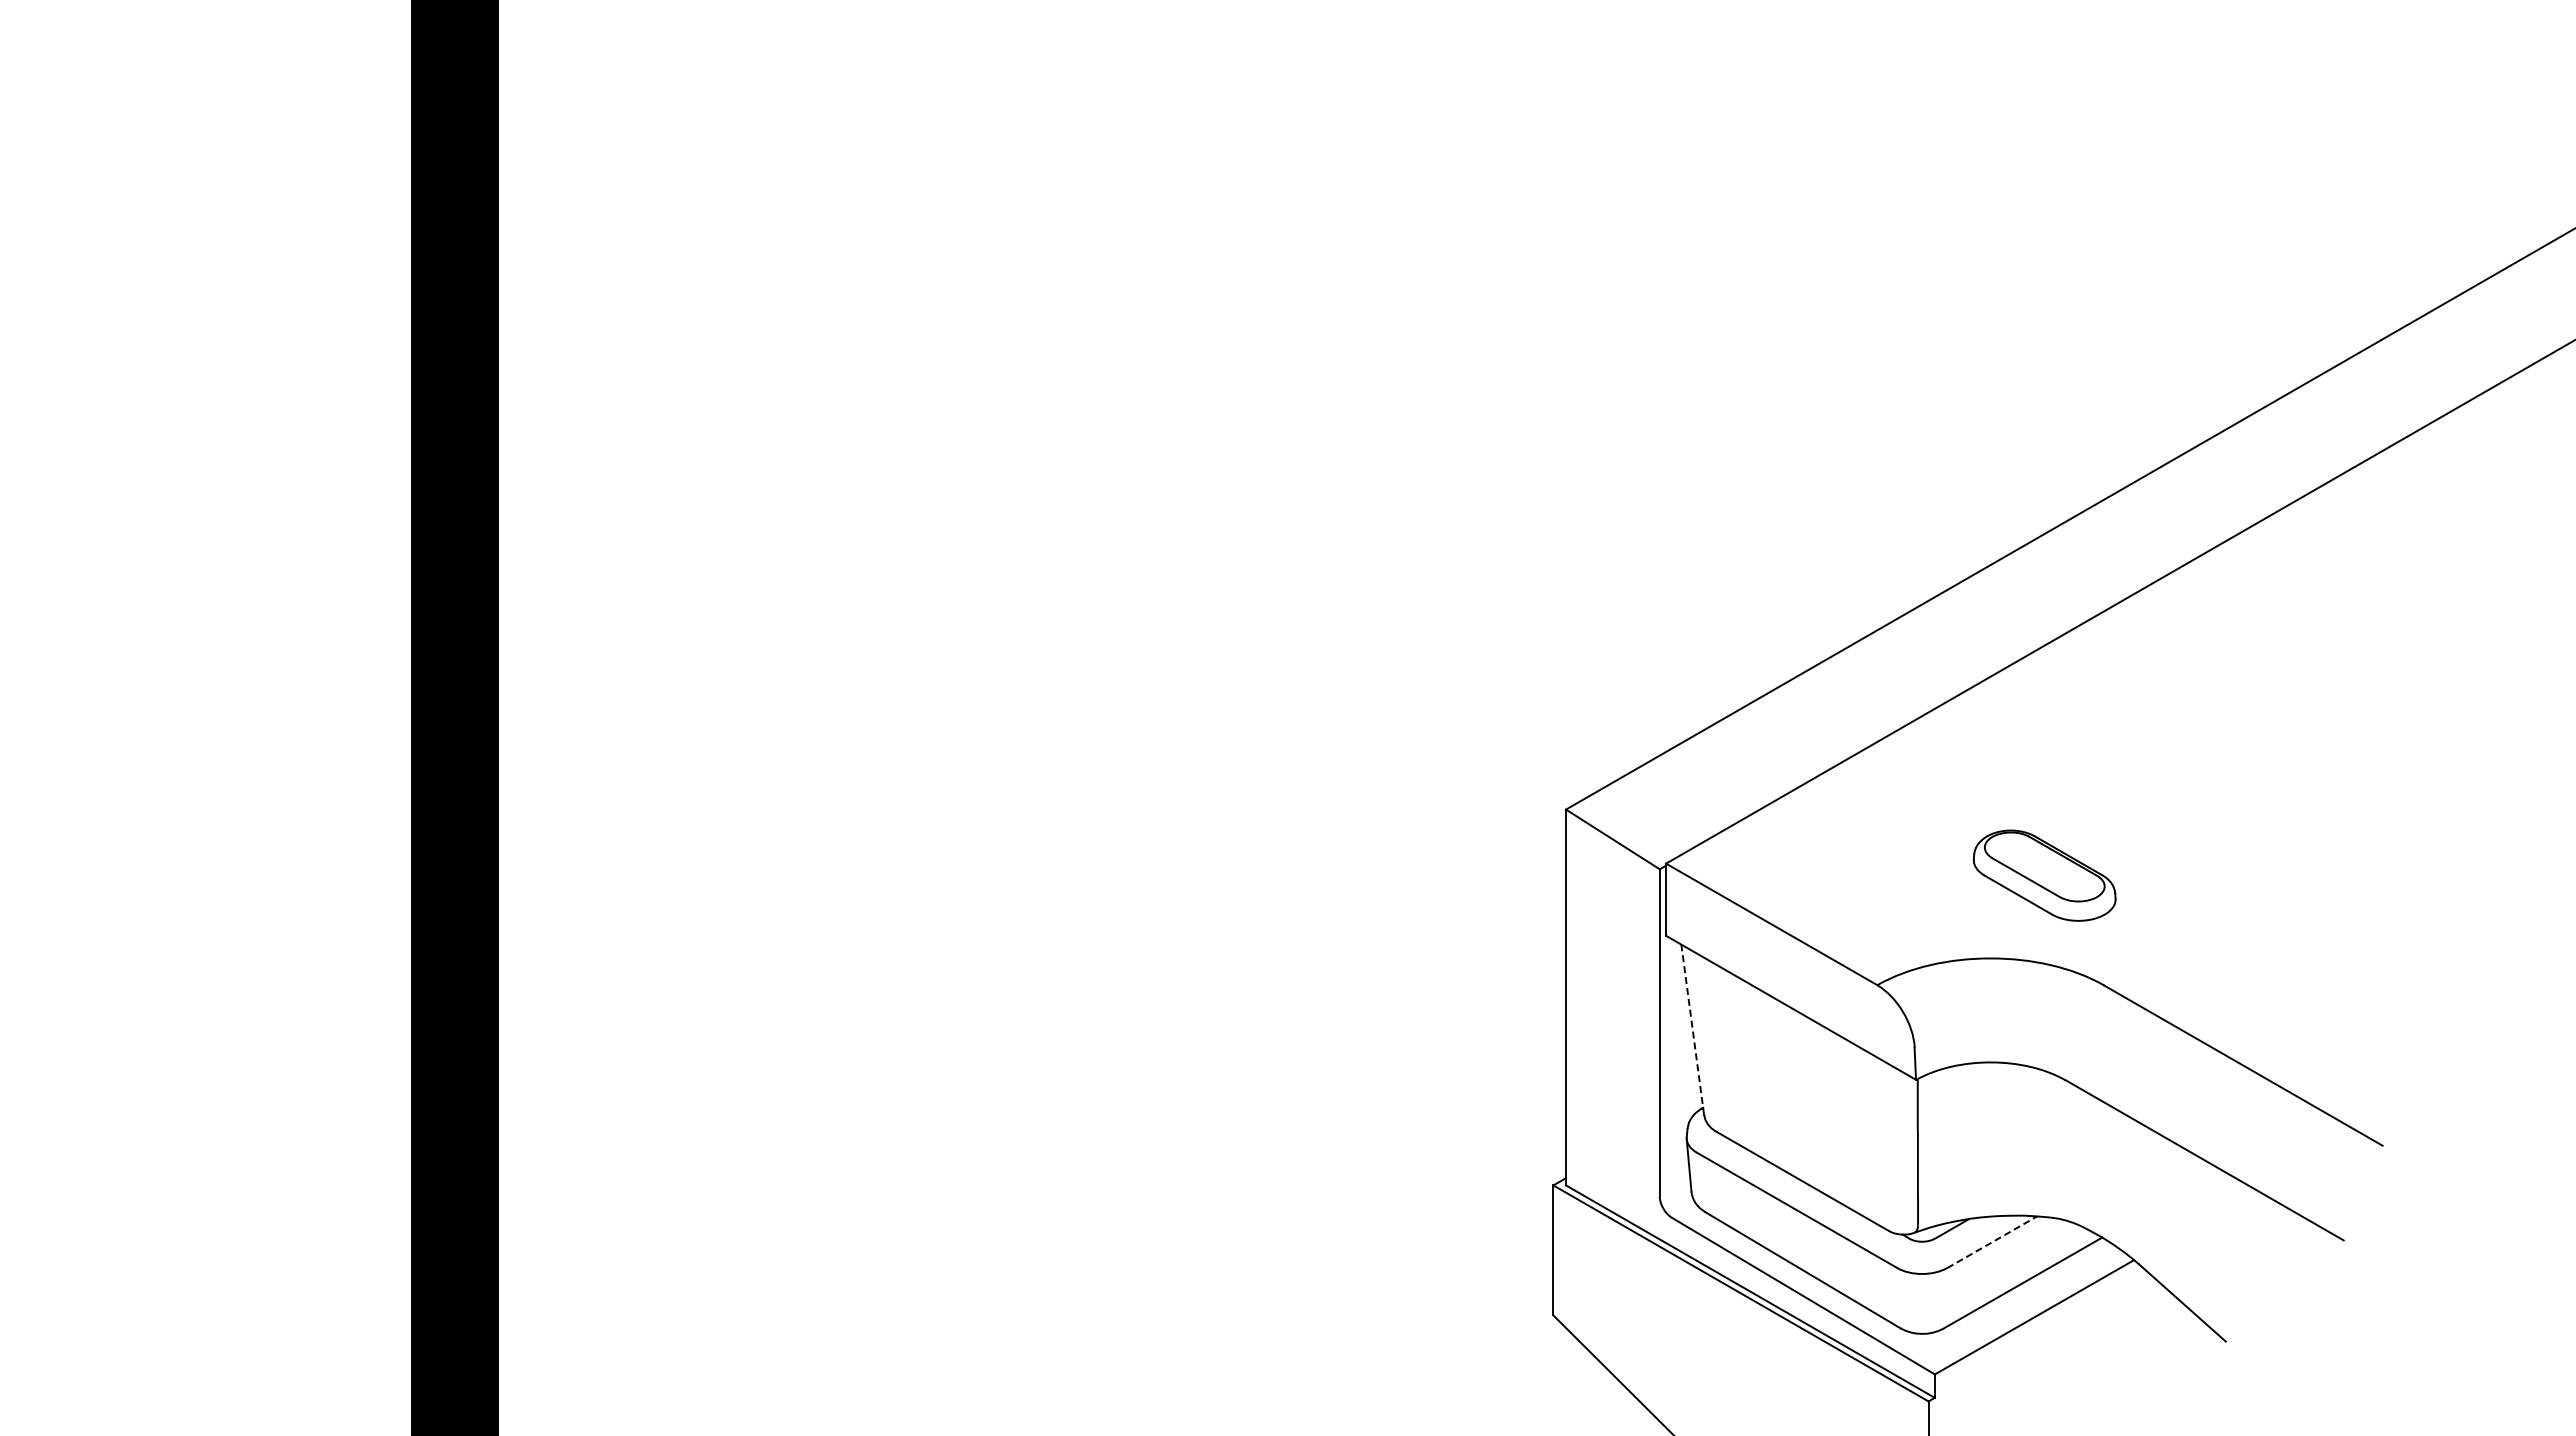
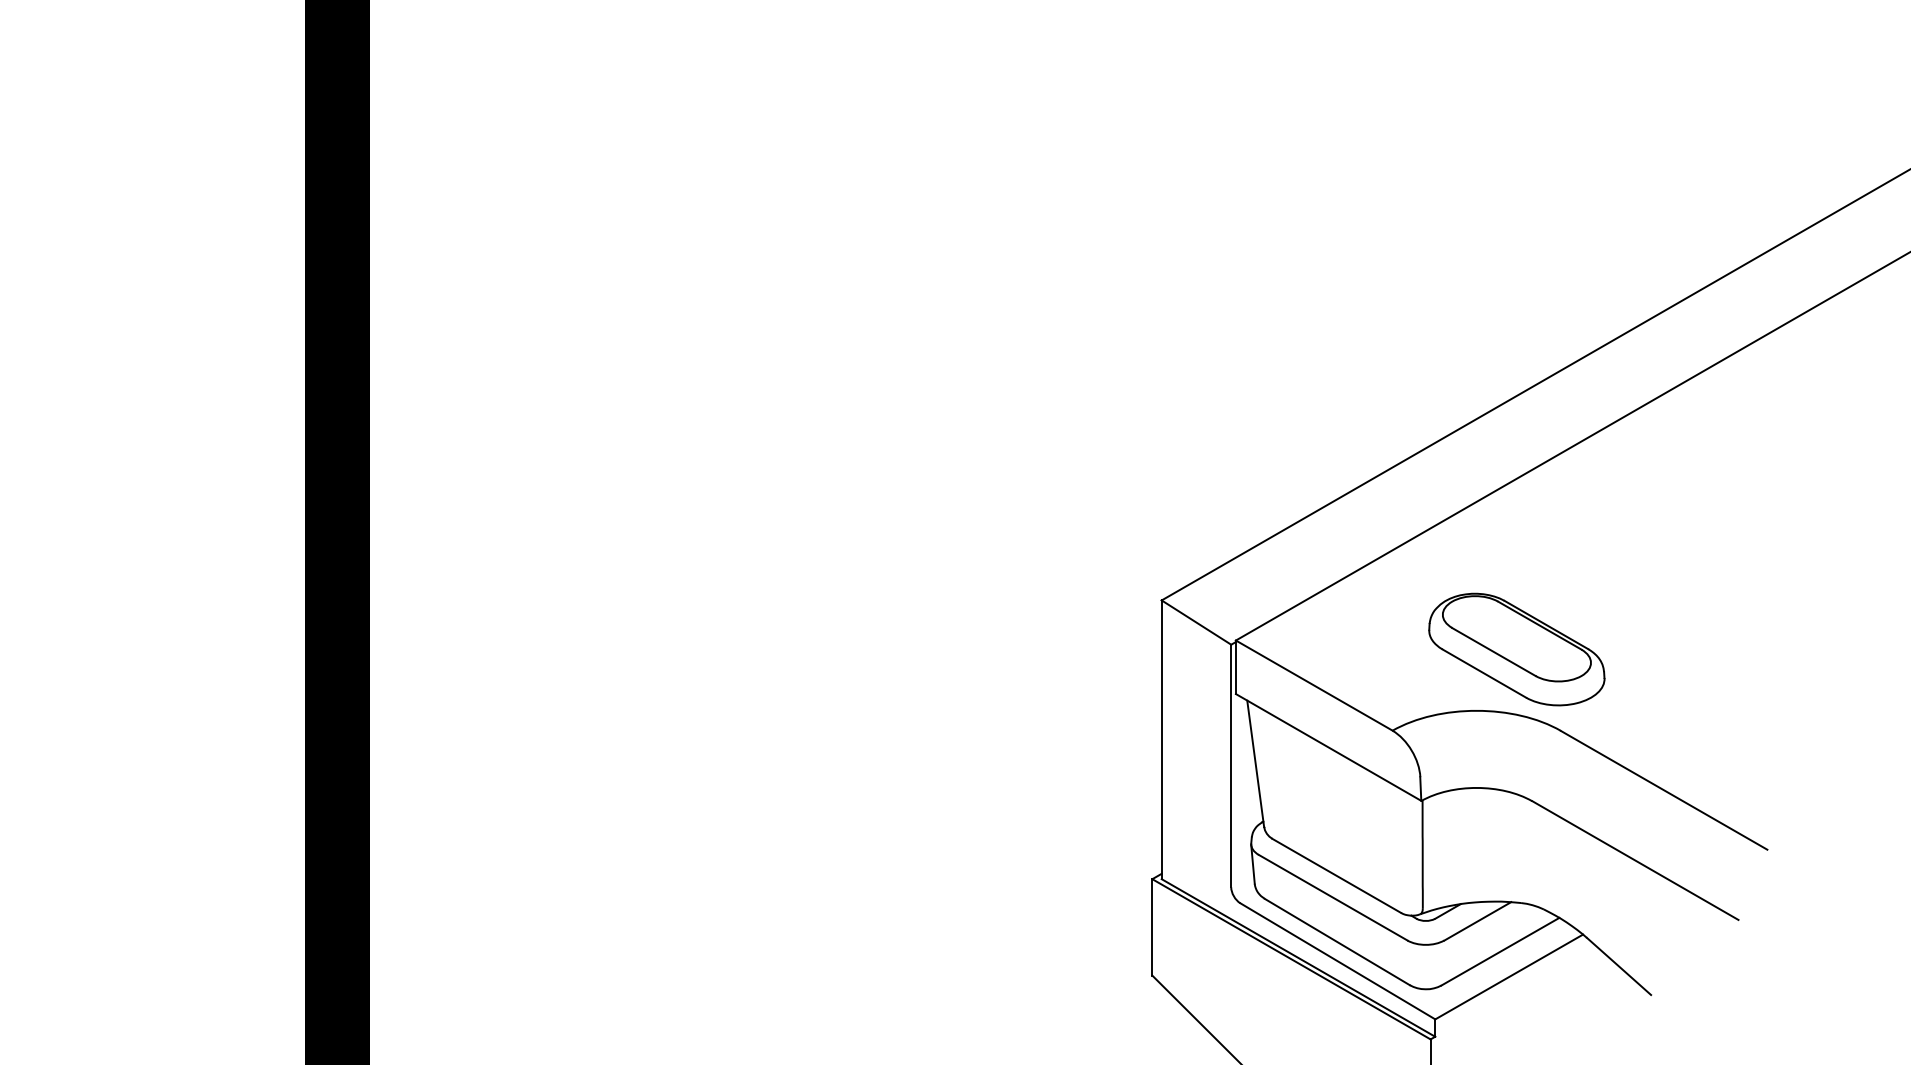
part: (2044, 875) -> (1516, 649), size x1.67
line: (1692, 1029) -> (1255, 763), dashed -> solid
line: (1992, 1242) -> (1478, 921), dashed -> solid

